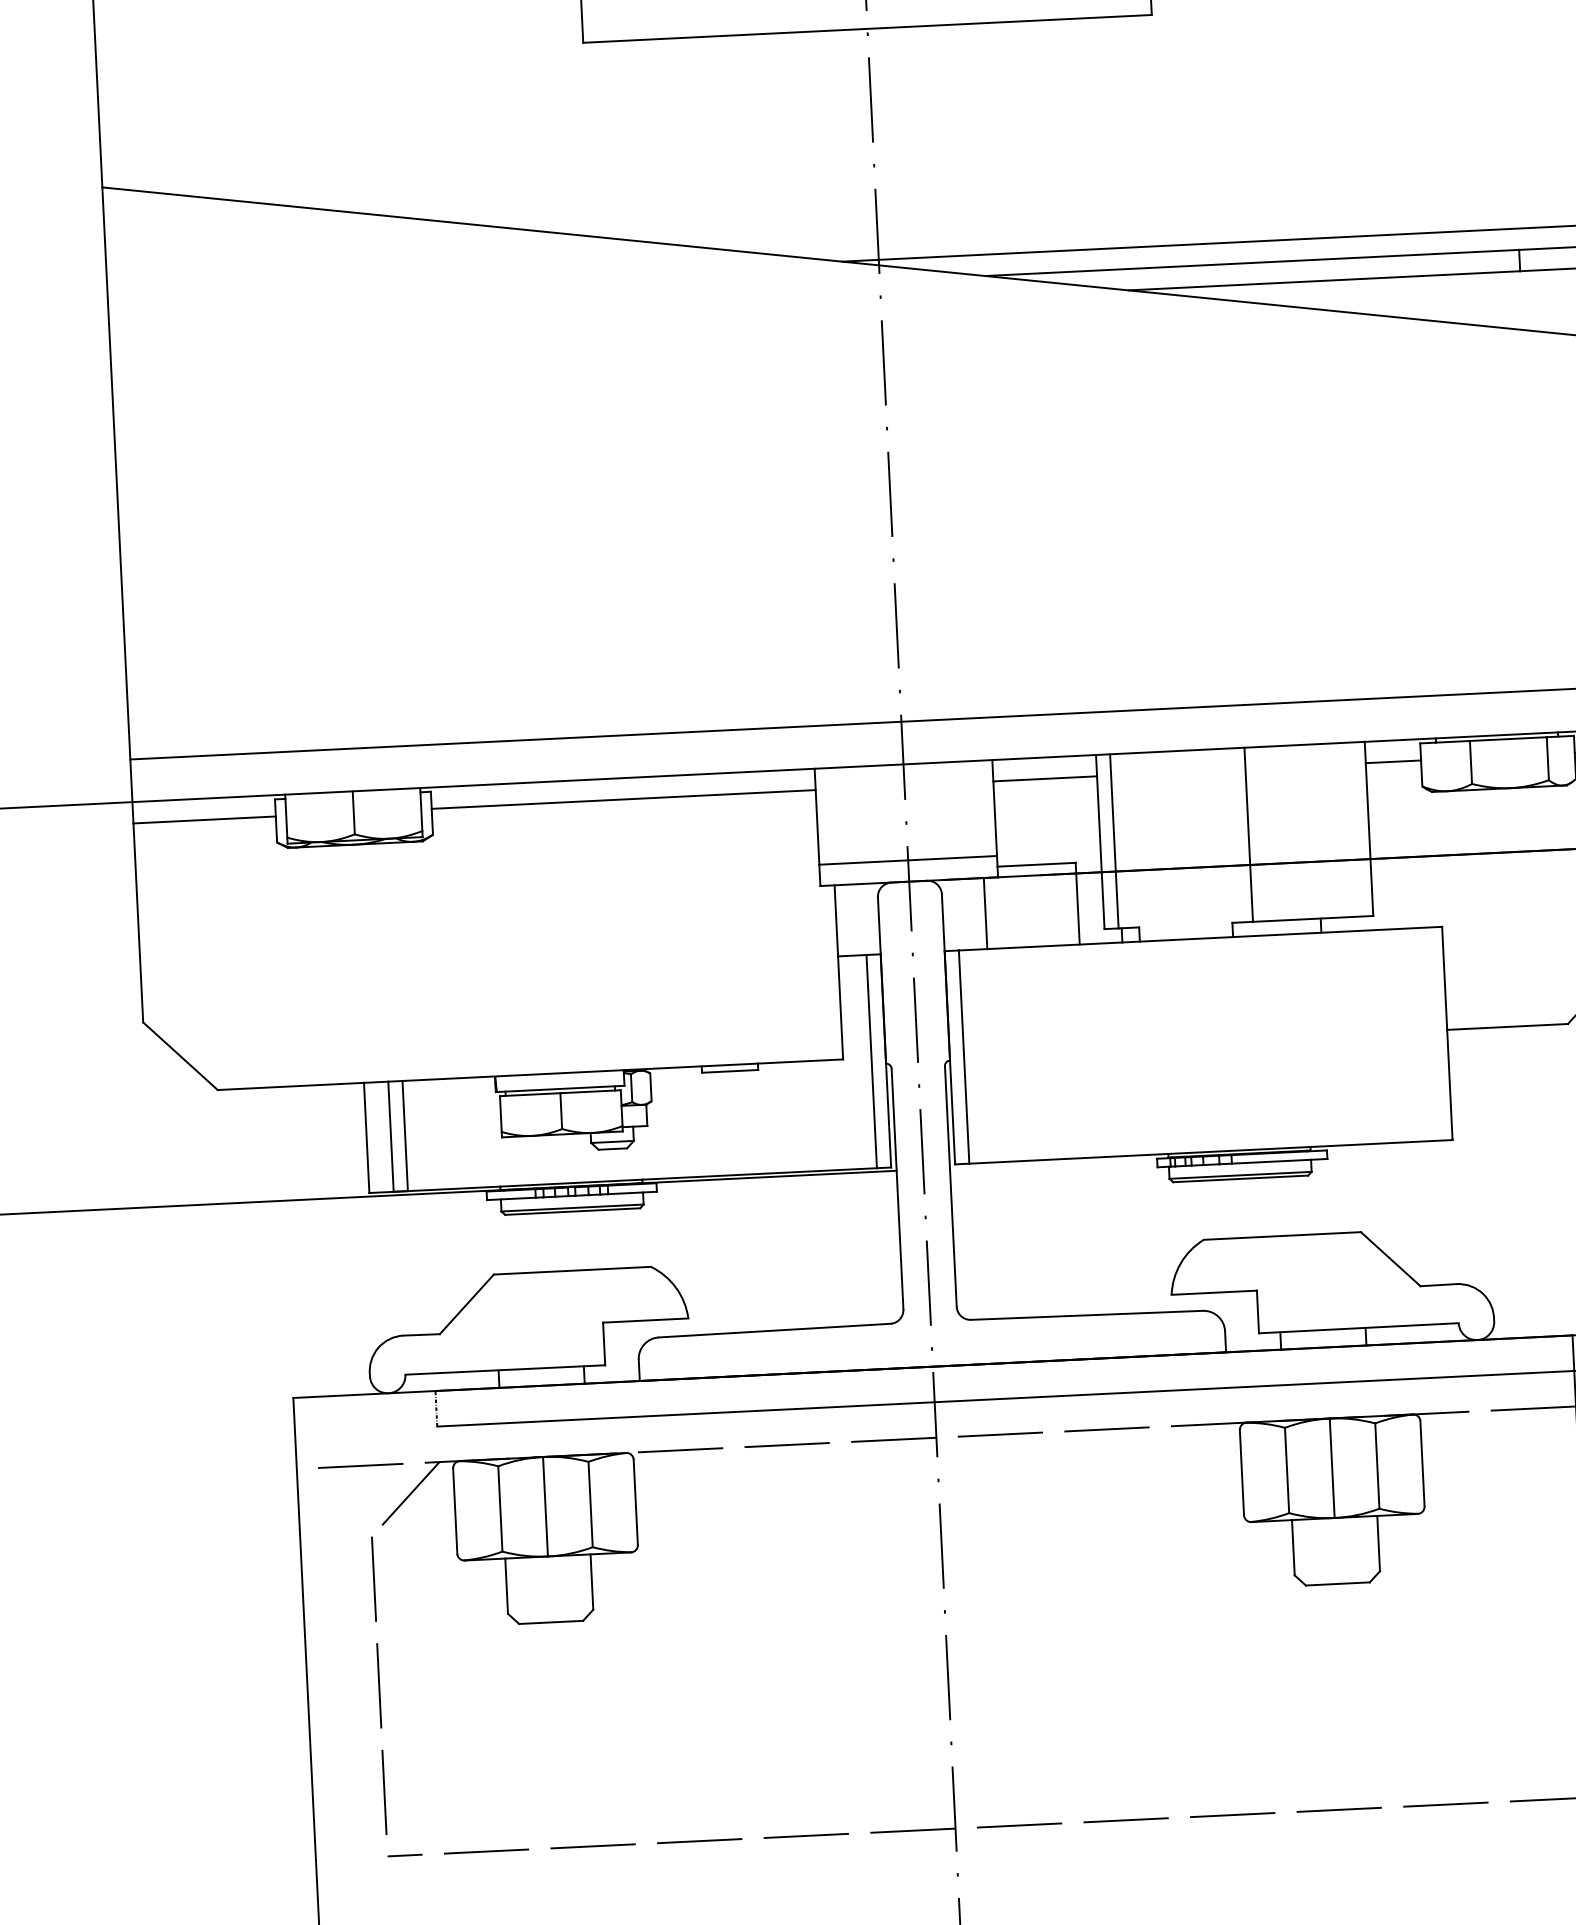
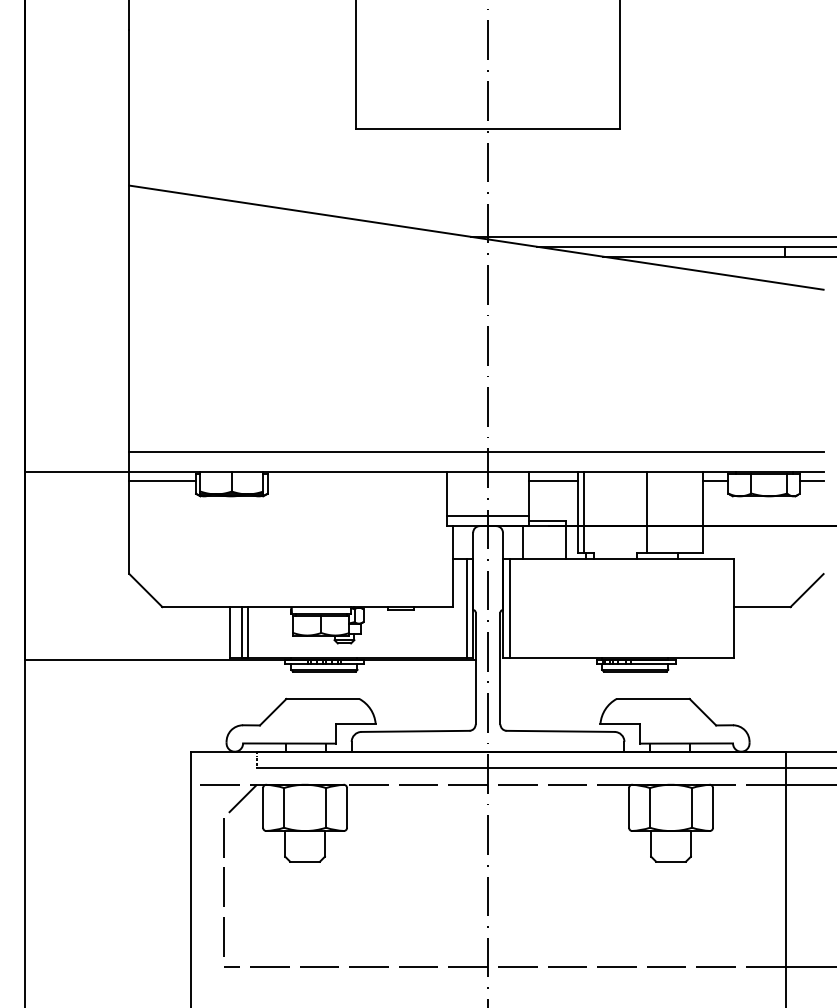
line: (623, 799) -> (357, 481), removed
line: (1333, 1467) -> (671, 807), removed
line: (546, 1505) -> (305, 807), removed

